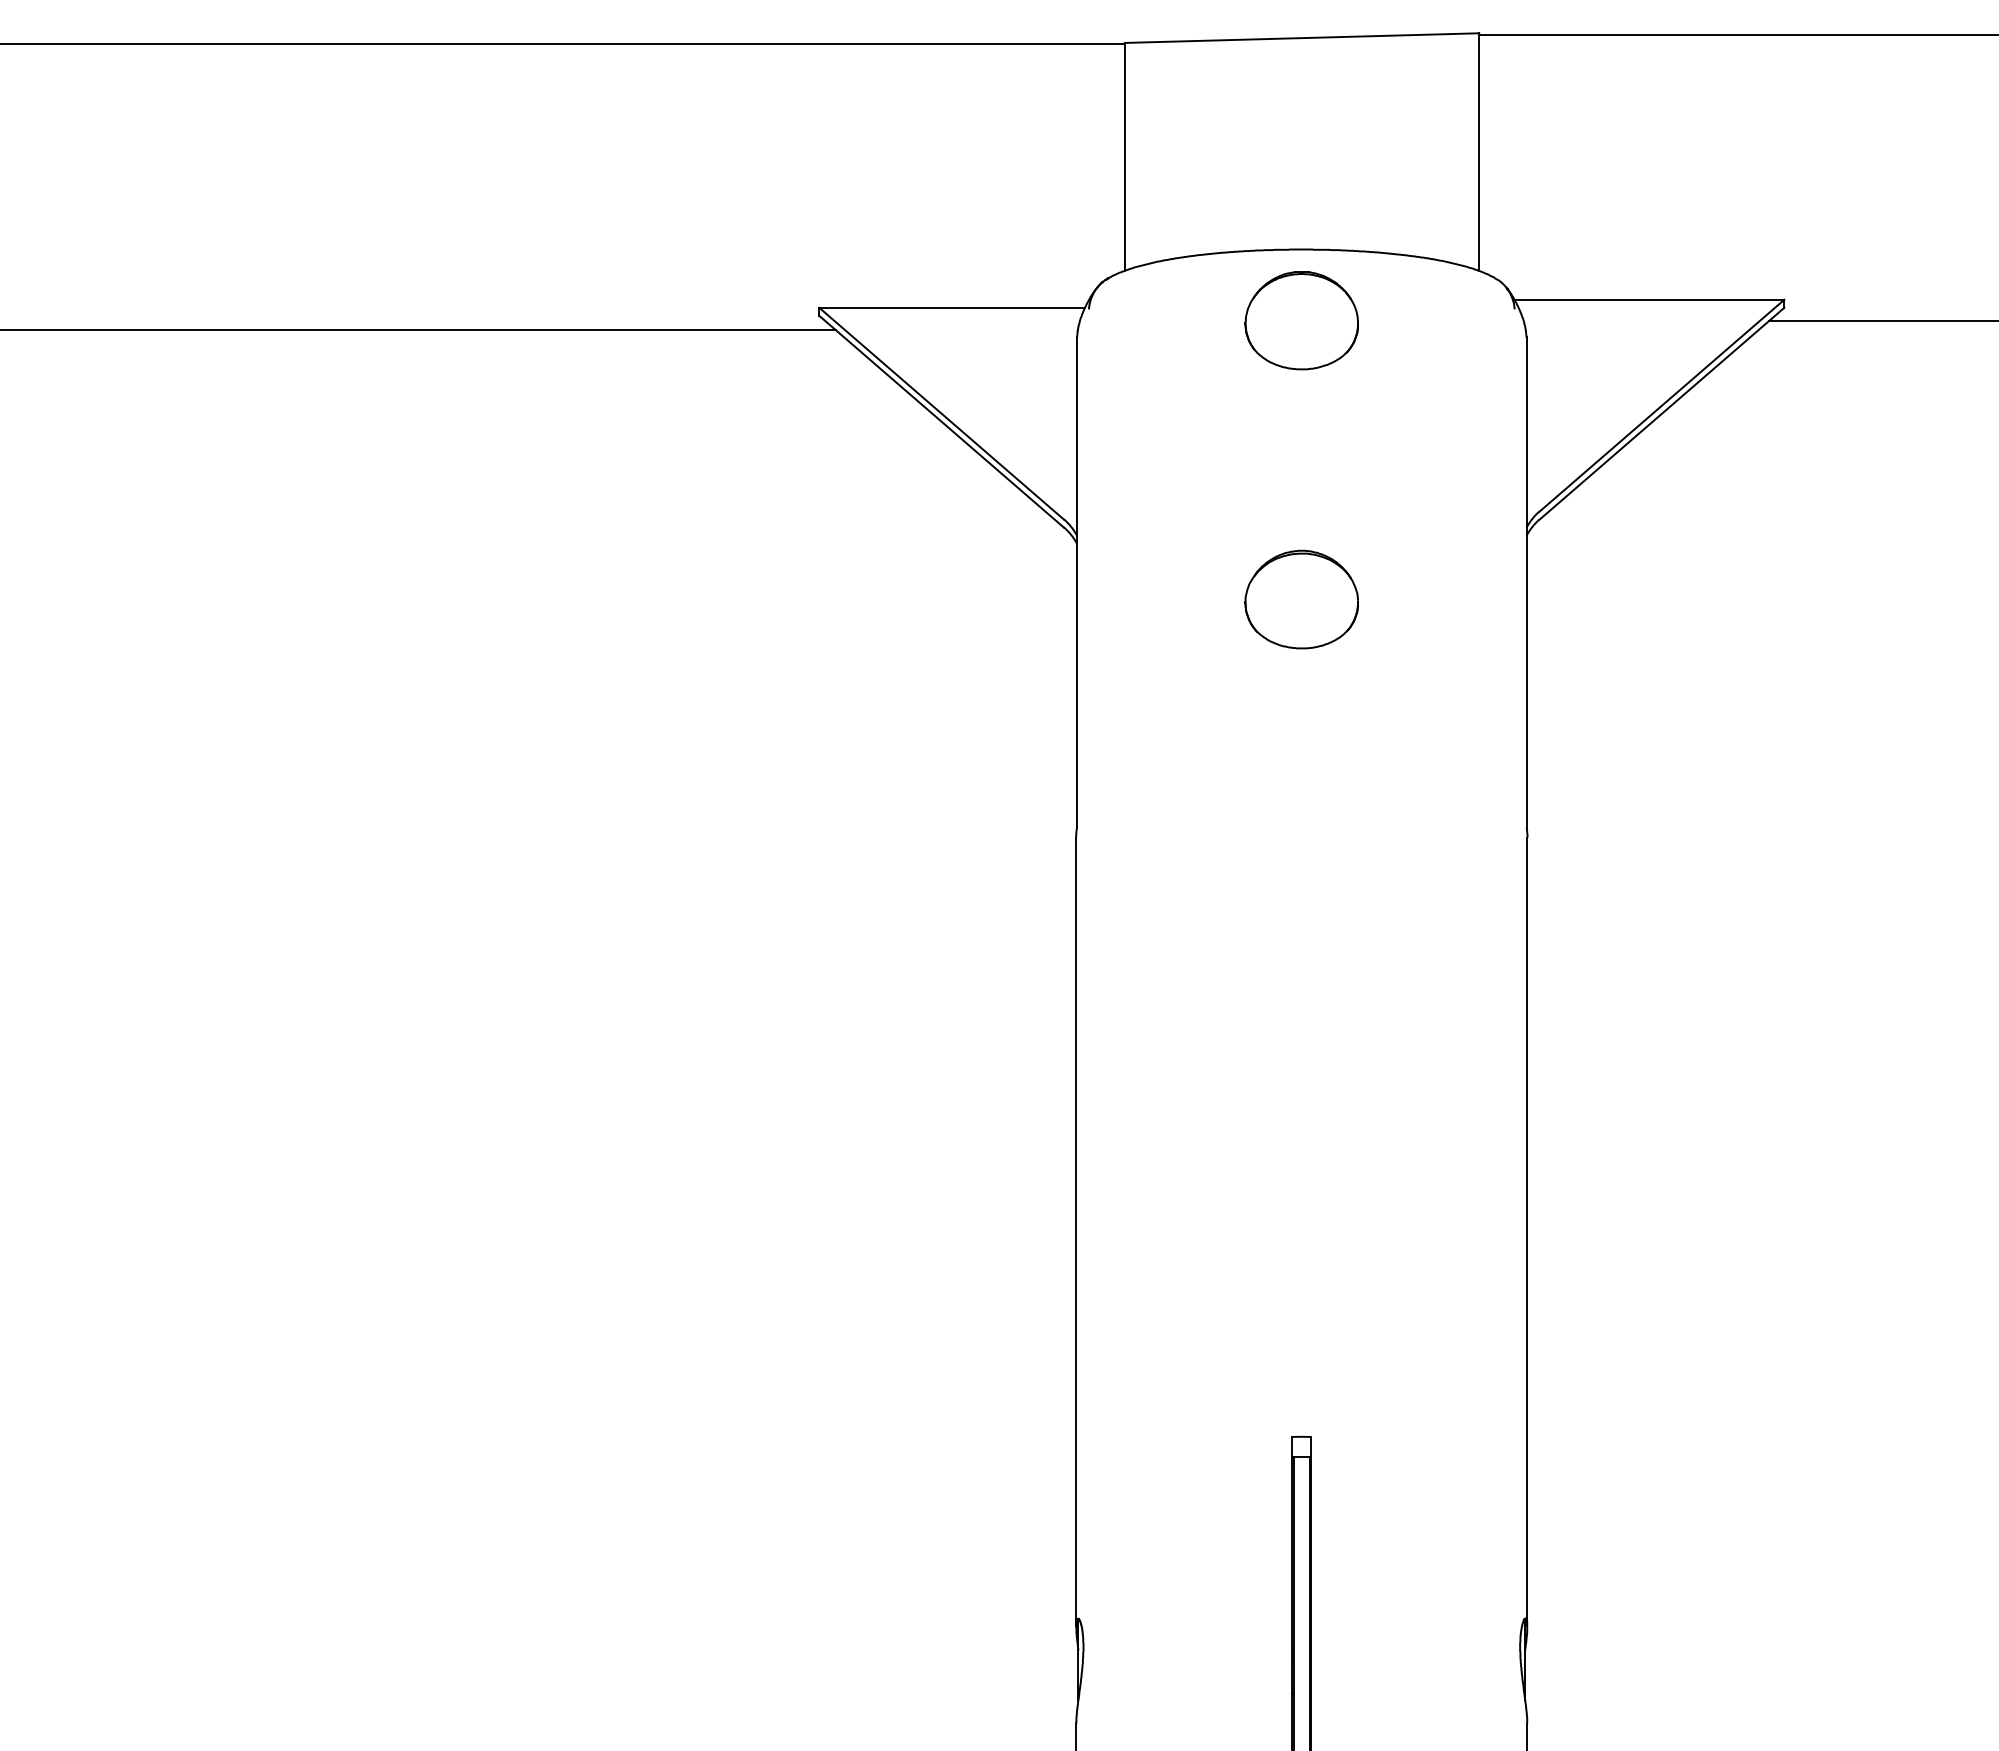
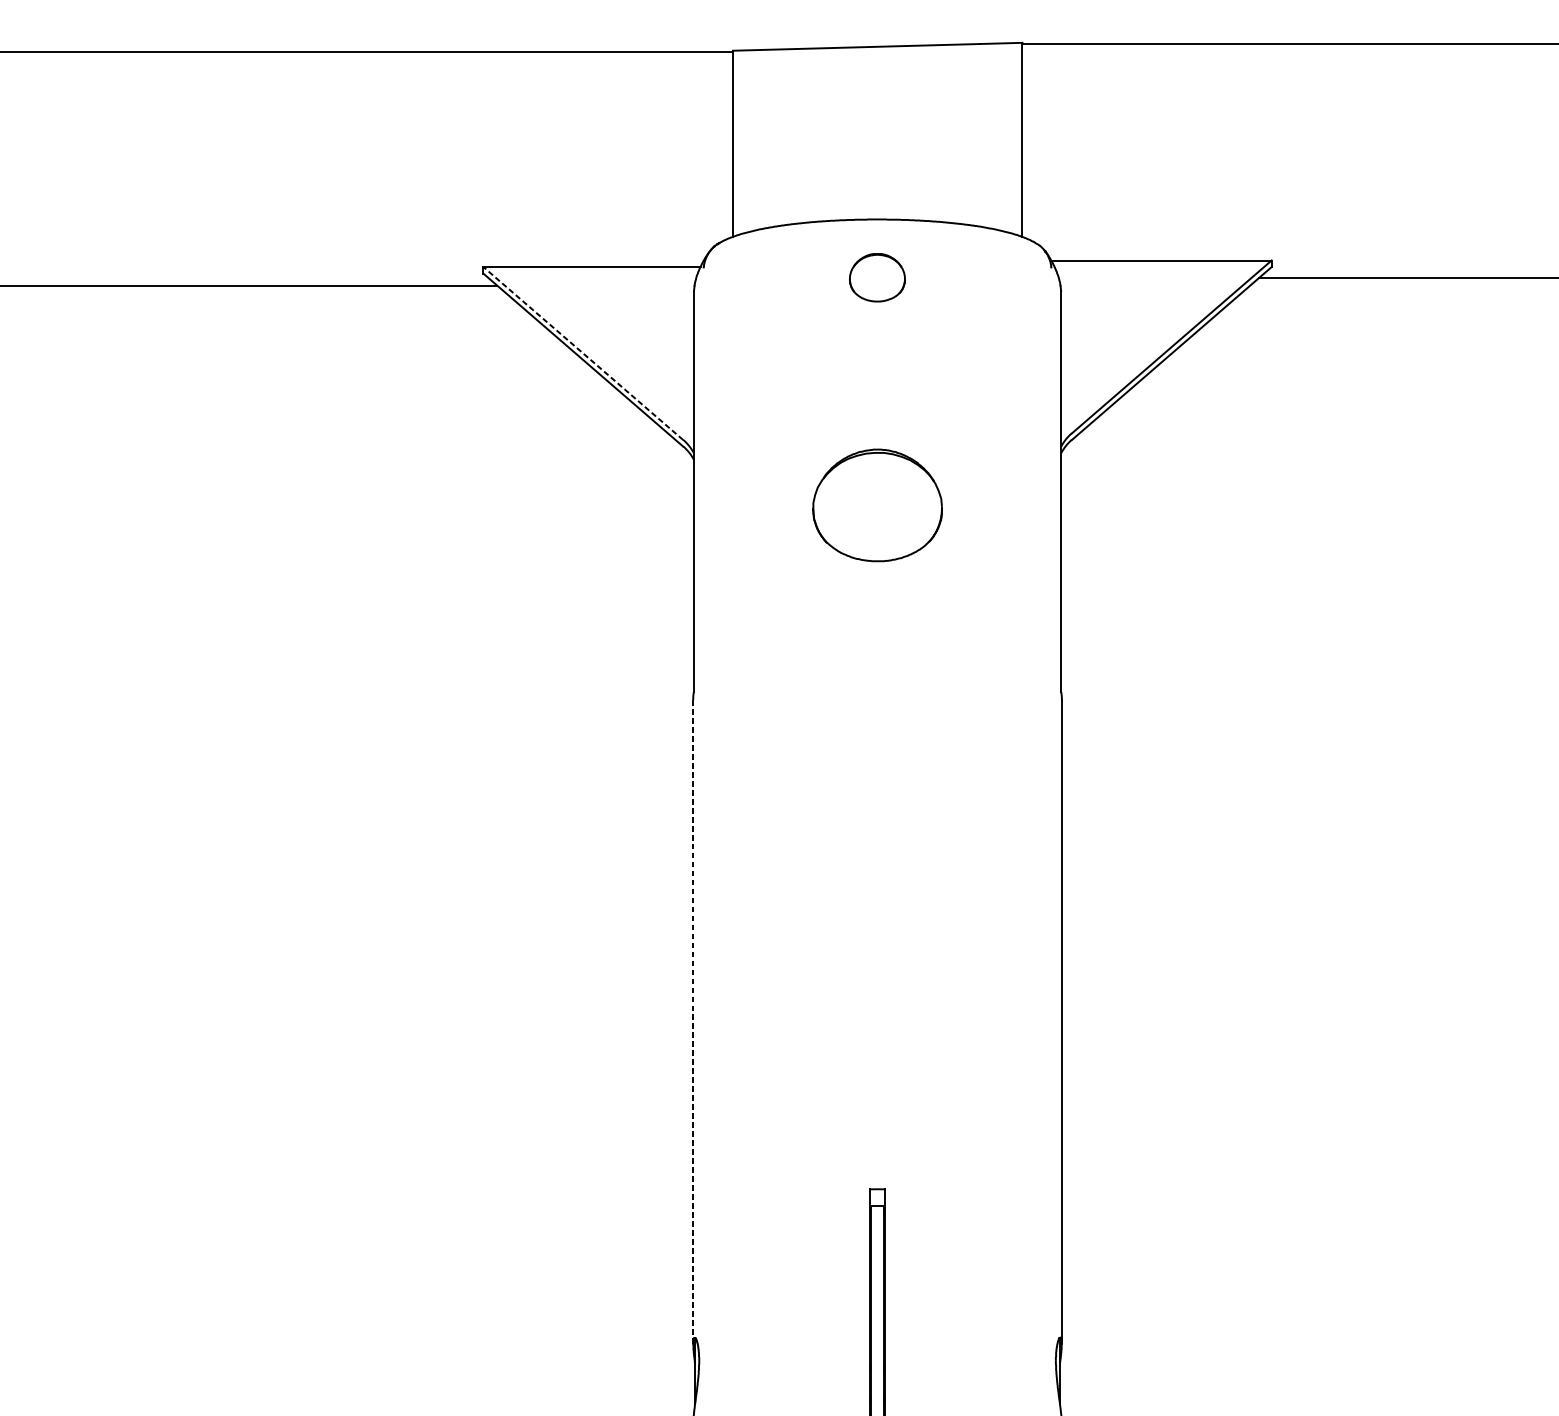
part: (1301, 320) -> (877, 277), size x0.6
line: (941, 413) -> (583, 353), solid -> dashed
part: (1301, 599) -> (877, 505), size x1.4
line: (1076, 1232) -> (693, 1022), solid -> dashed

